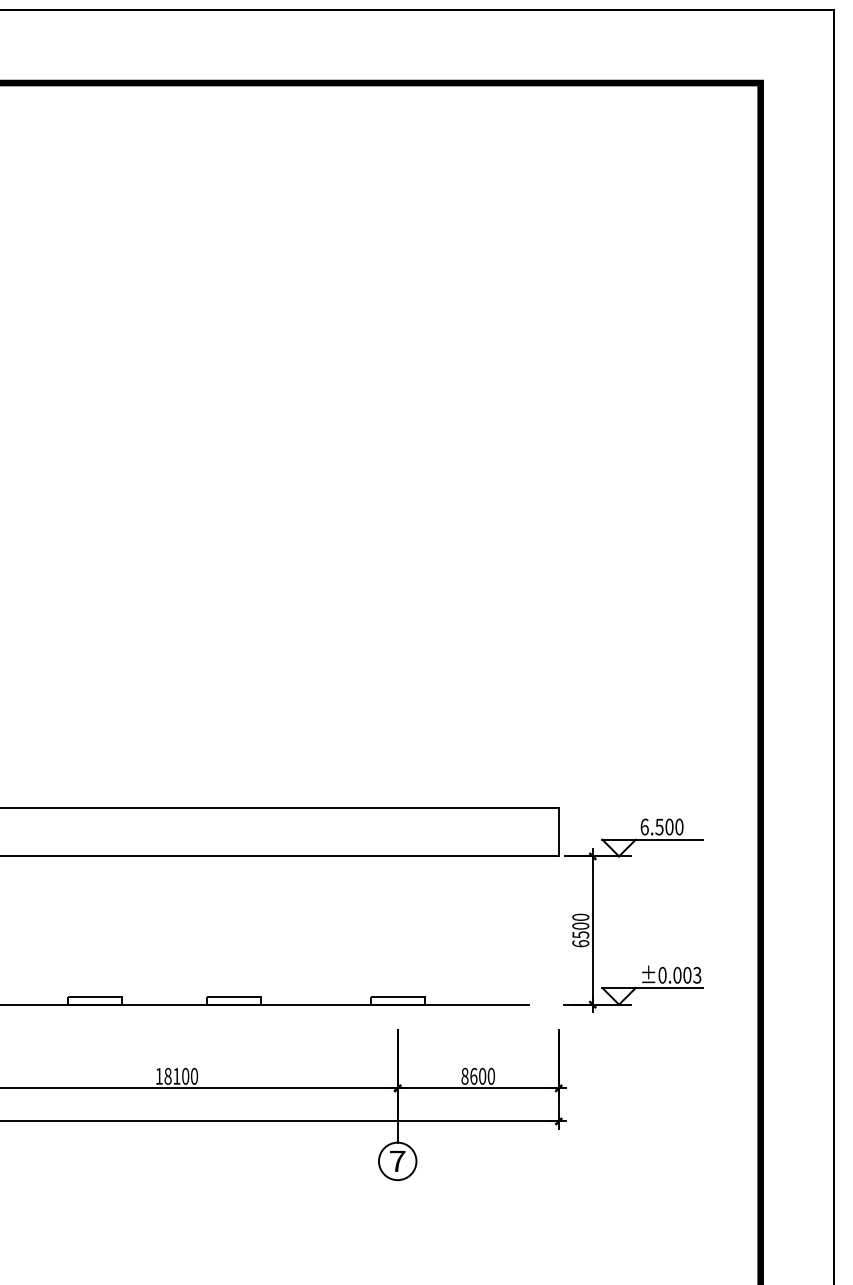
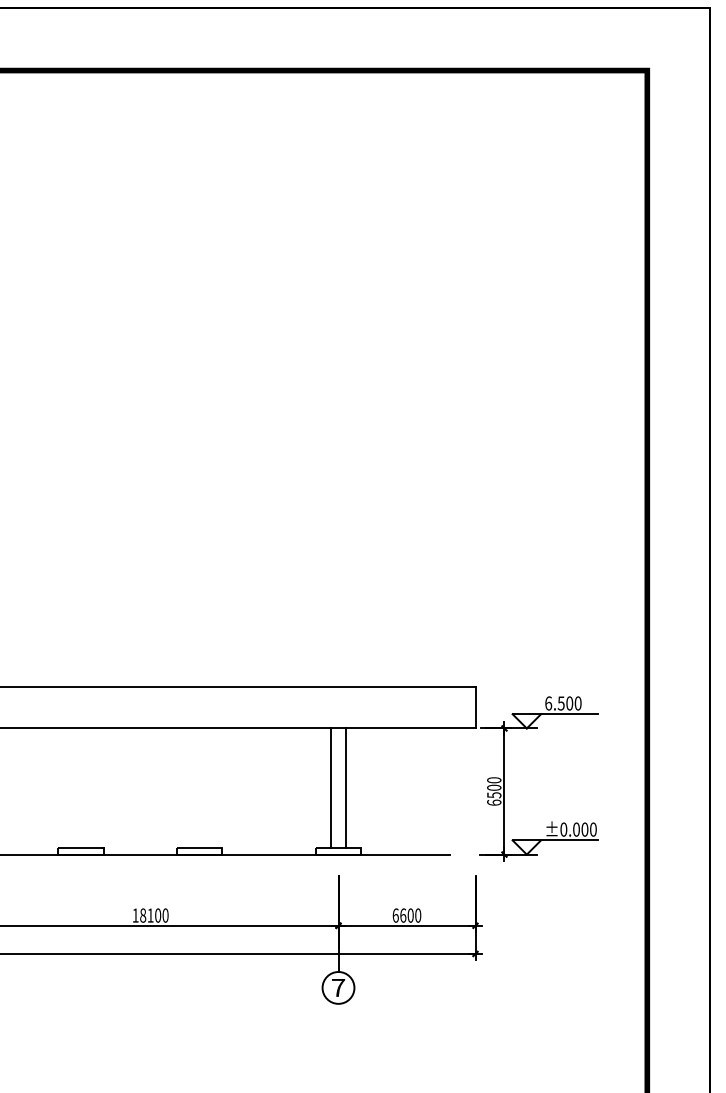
line: (389, 926) -> (331, 788), added
line: (405, 926) -> (345, 788), added
text: (696, 975) -> (592, 829), ±0.003 -> ±0.000
text: (464, 1076) -> (395, 915), 8600 -> 6600

